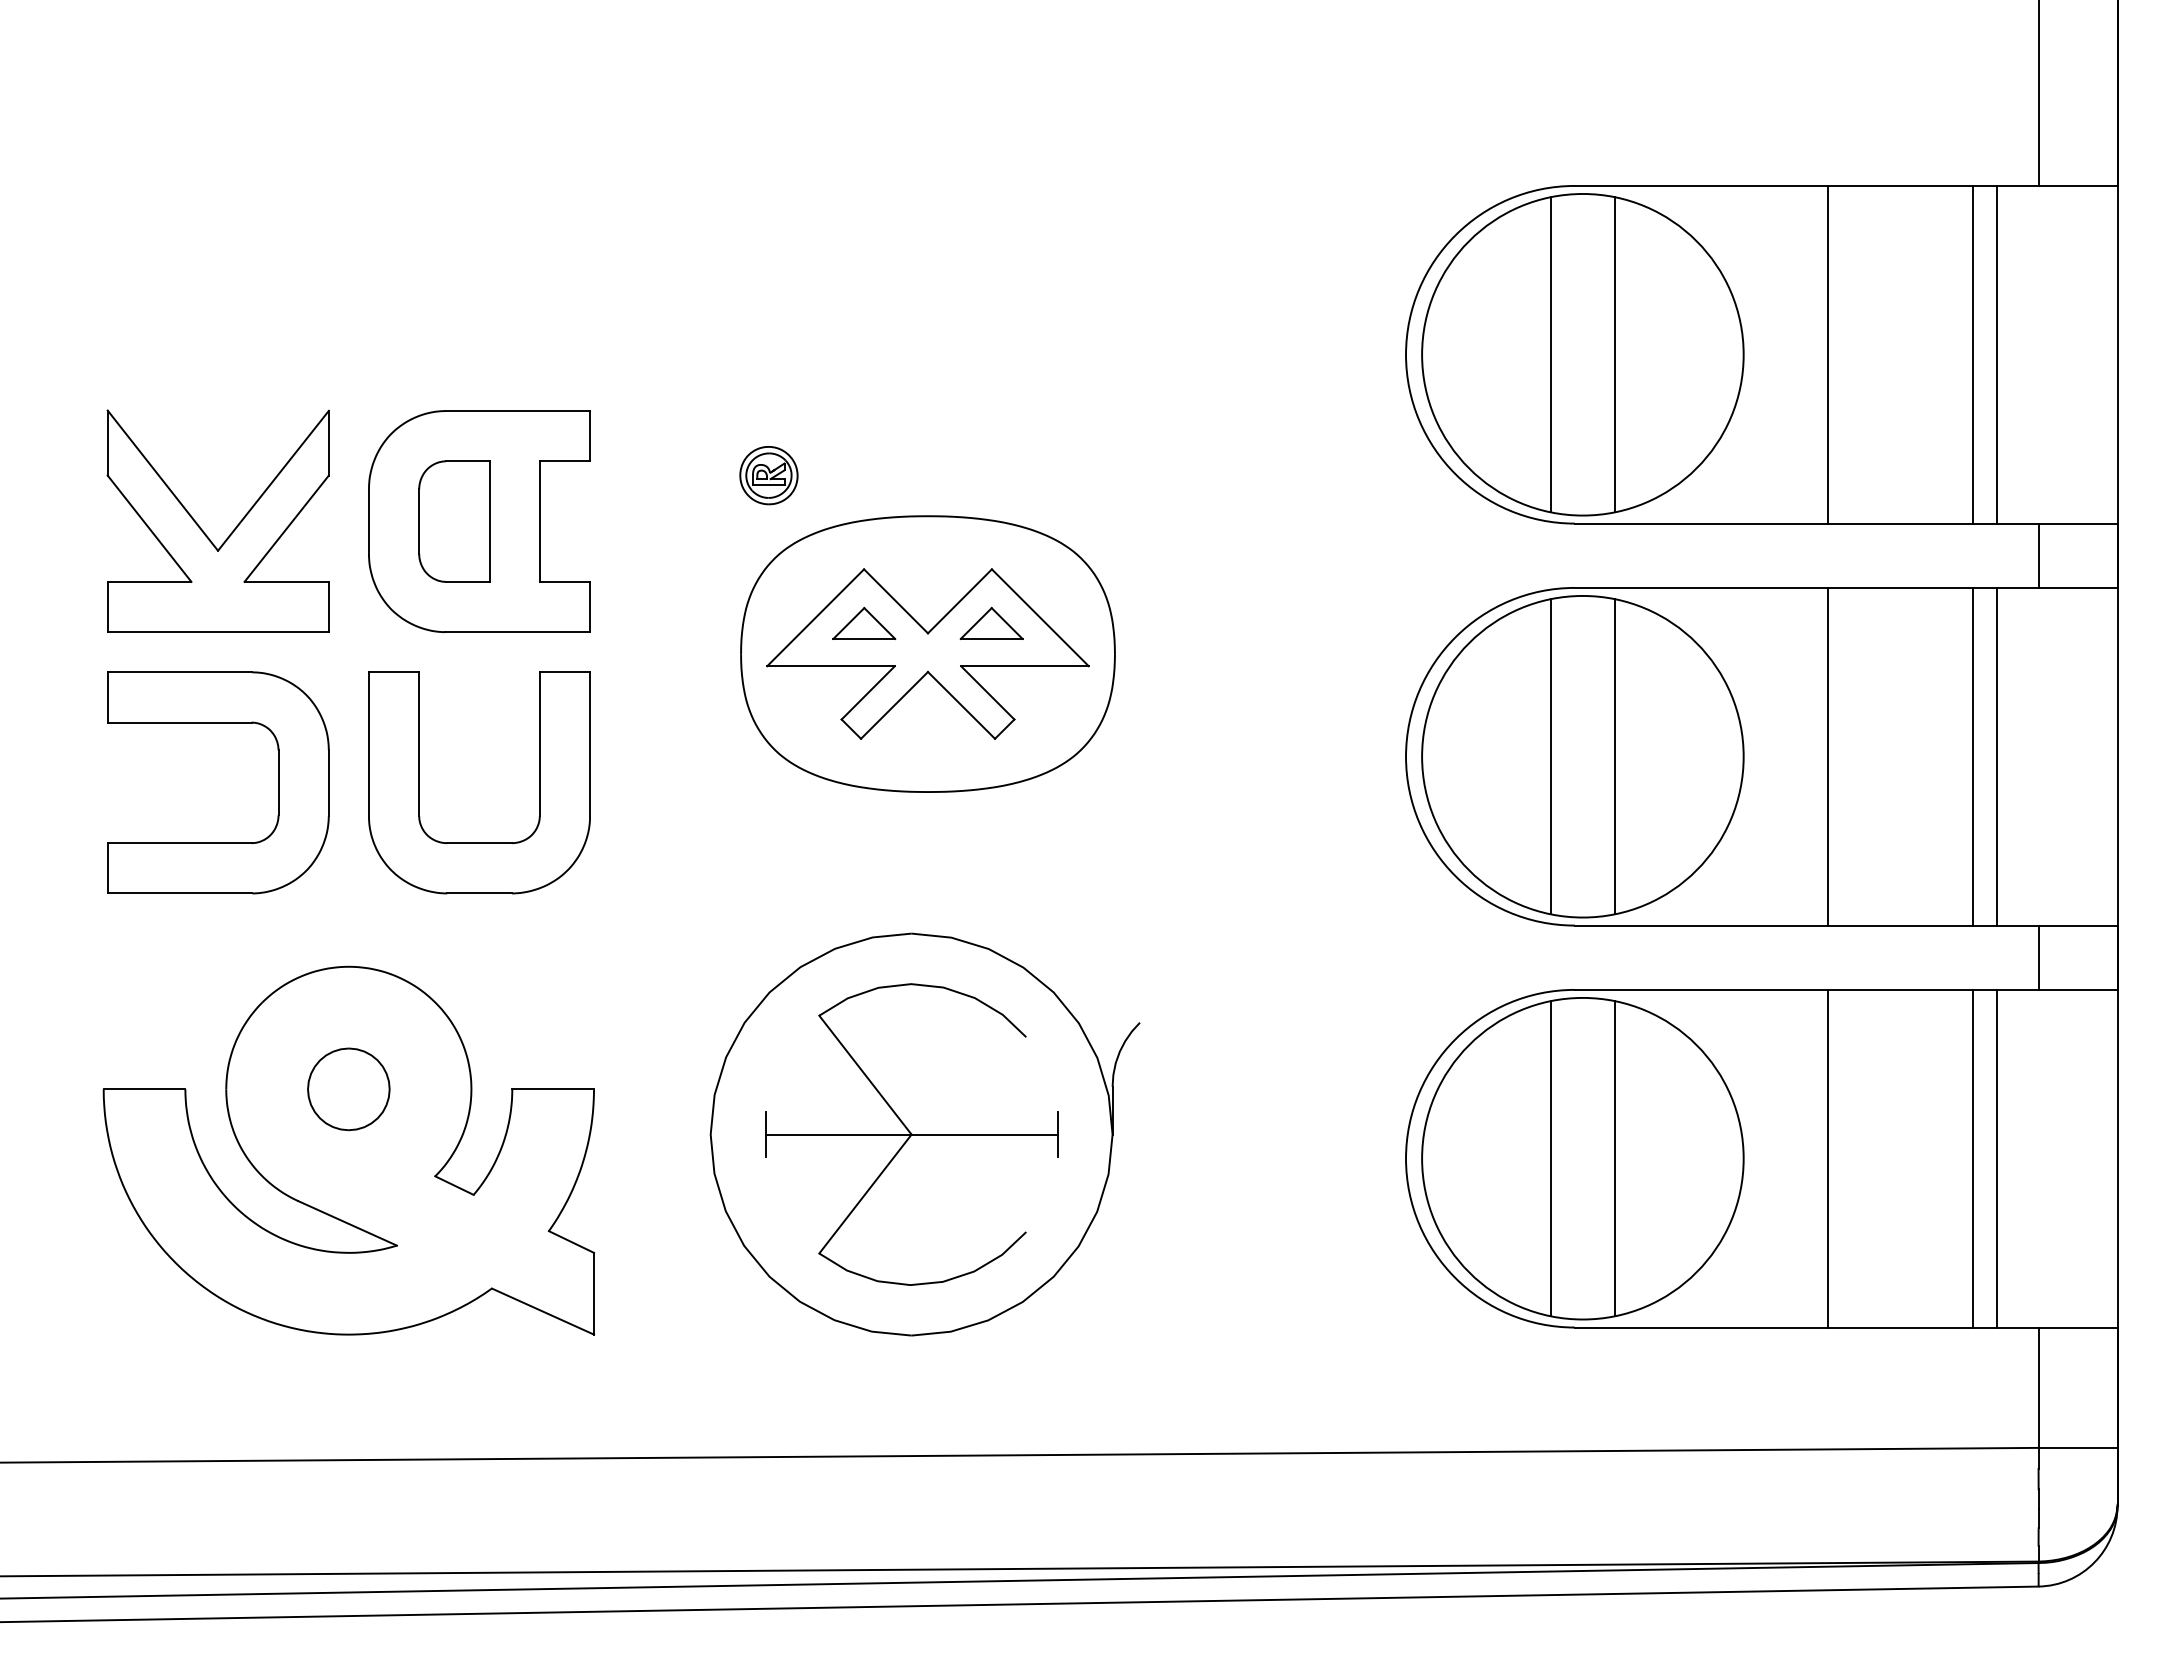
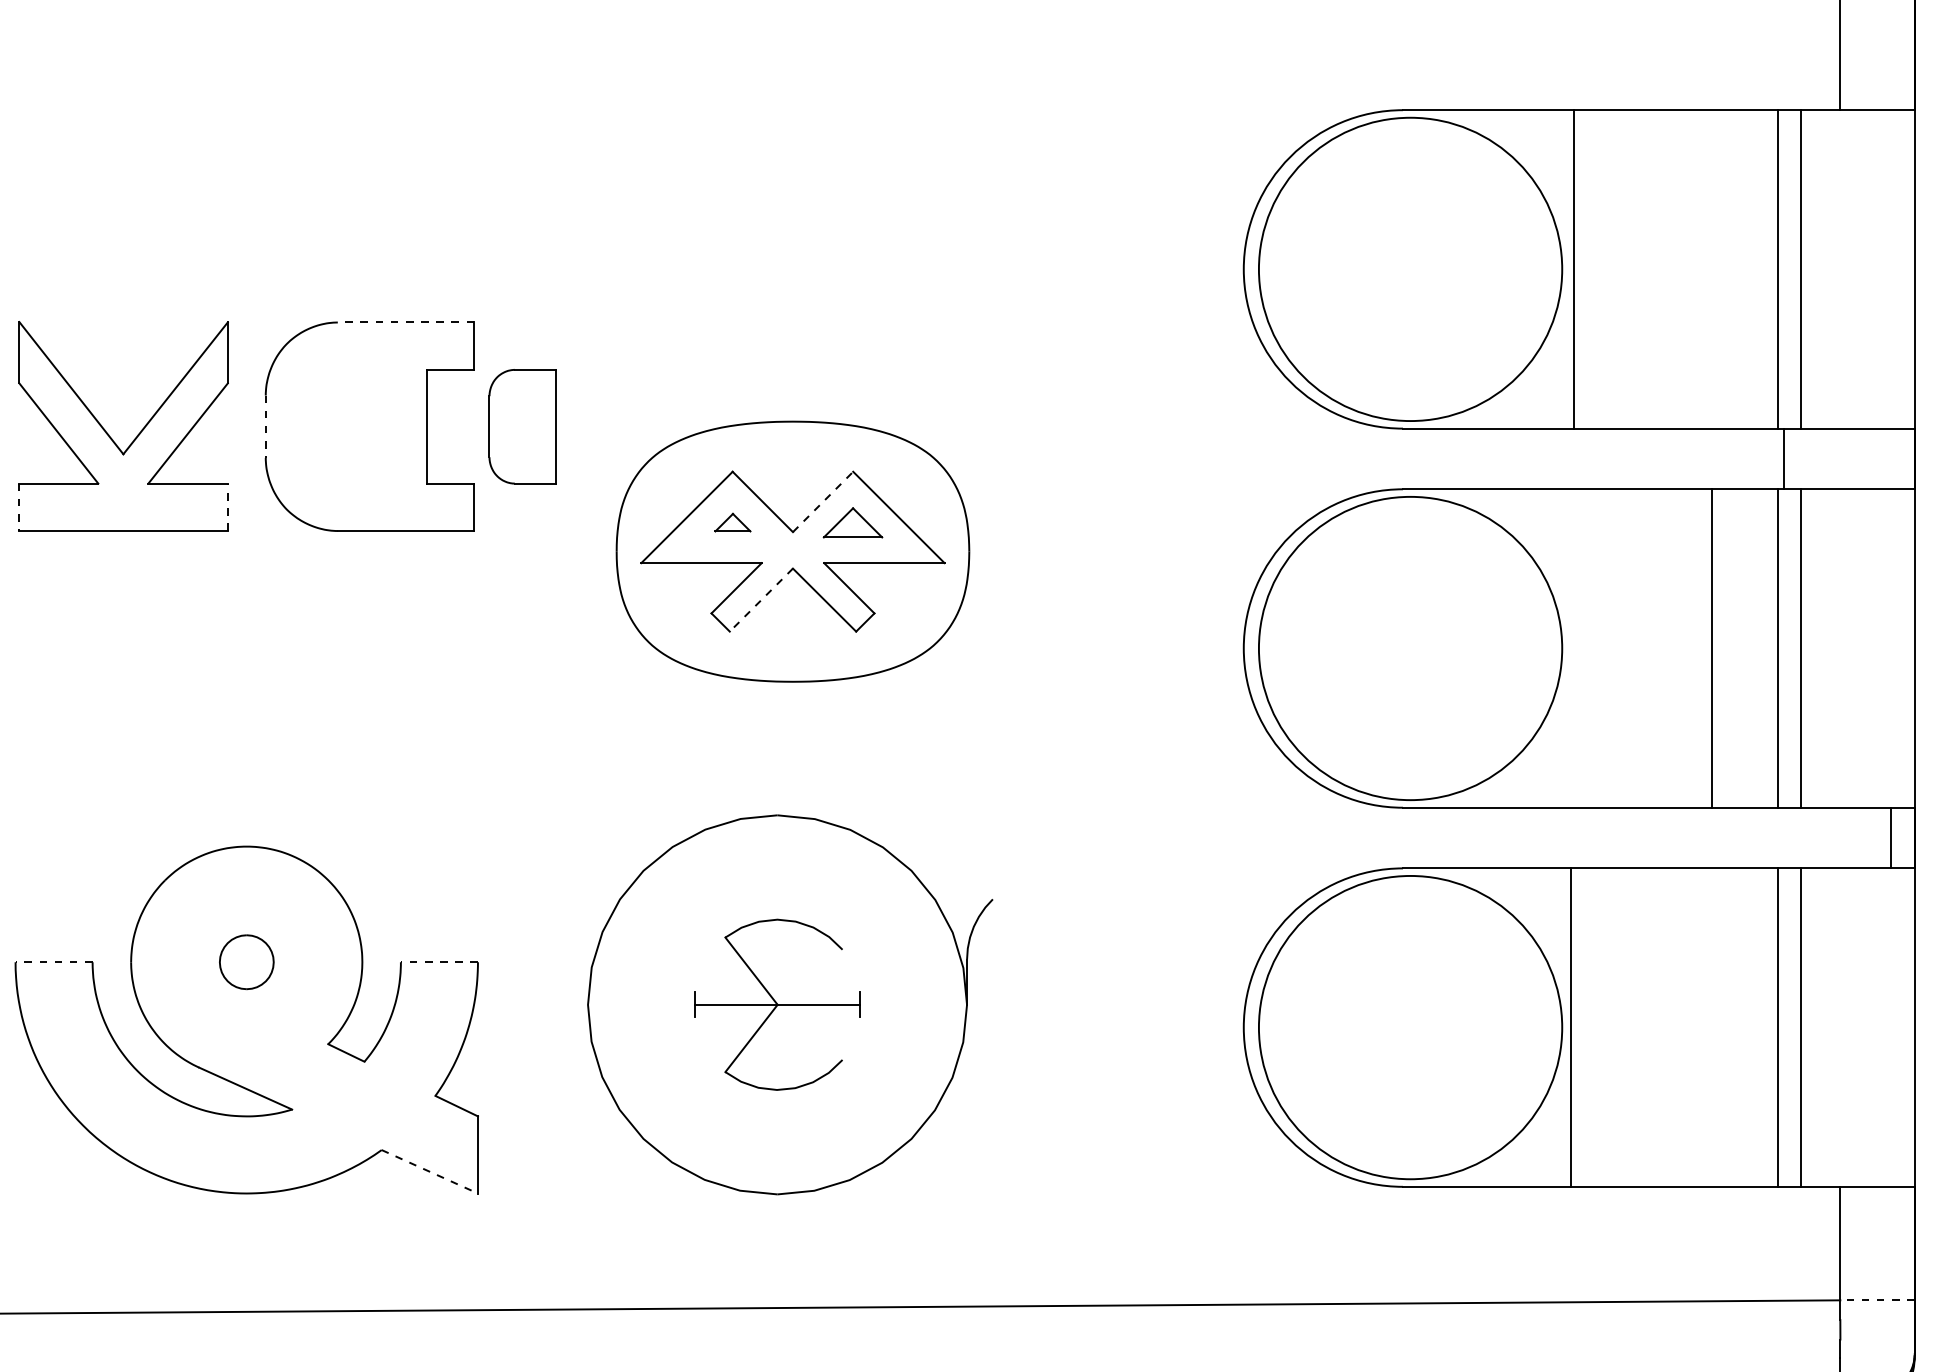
line: (1550, 354) -> (1380, 269), removed
line: (1615, 354) -> (1441, 269), removed
line: (1828, 354) -> (1574, 269), moved
line: (517, 411) -> (405, 322), solid -> dashed
part: (768, 475) -> (642, 383), removed
part: (454, 521) -> (522, 426), moved
line: (369, 522) -> (266, 427), solid -> dashed
line: (2038, 555) -> (1783, 458), moved
line: (960, 601) -> (823, 502), solid -> dashed
line: (328, 606) -> (227, 506), solid -> dashed
line: (107, 607) -> (19, 507), solid -> dashed
part: (864, 622) -> (733, 521), size x0.6
line: (894, 705) -> (761, 600), solid -> dashed
part: (218, 723) -> (123, 617), removed
line: (1550, 756) -> (1380, 648), removed
line: (1615, 756) -> (1441, 648), removed
line: (1828, 756) -> (1712, 648), moved
part: (419, 782) -> (313, 672), removed
line: (2038, 957) -> (1891, 837), moved
line: (144, 1089) -> (54, 962), solid -> dashed
part: (348, 1089) -> (246, 962), size x0.7
line: (553, 1089) -> (439, 962), solid -> dashed
part: (911, 1134) -> (777, 1004), size x0.6
line: (1550, 1158) -> (1380, 1027), removed
line: (1615, 1158) -> (1441, 1027), removed
line: (1828, 1158) -> (1571, 1027), moved
line: (543, 1311) -> (430, 1171), solid -> dashed
line: (2077, 1447) -> (1877, 1299), solid -> dashed

